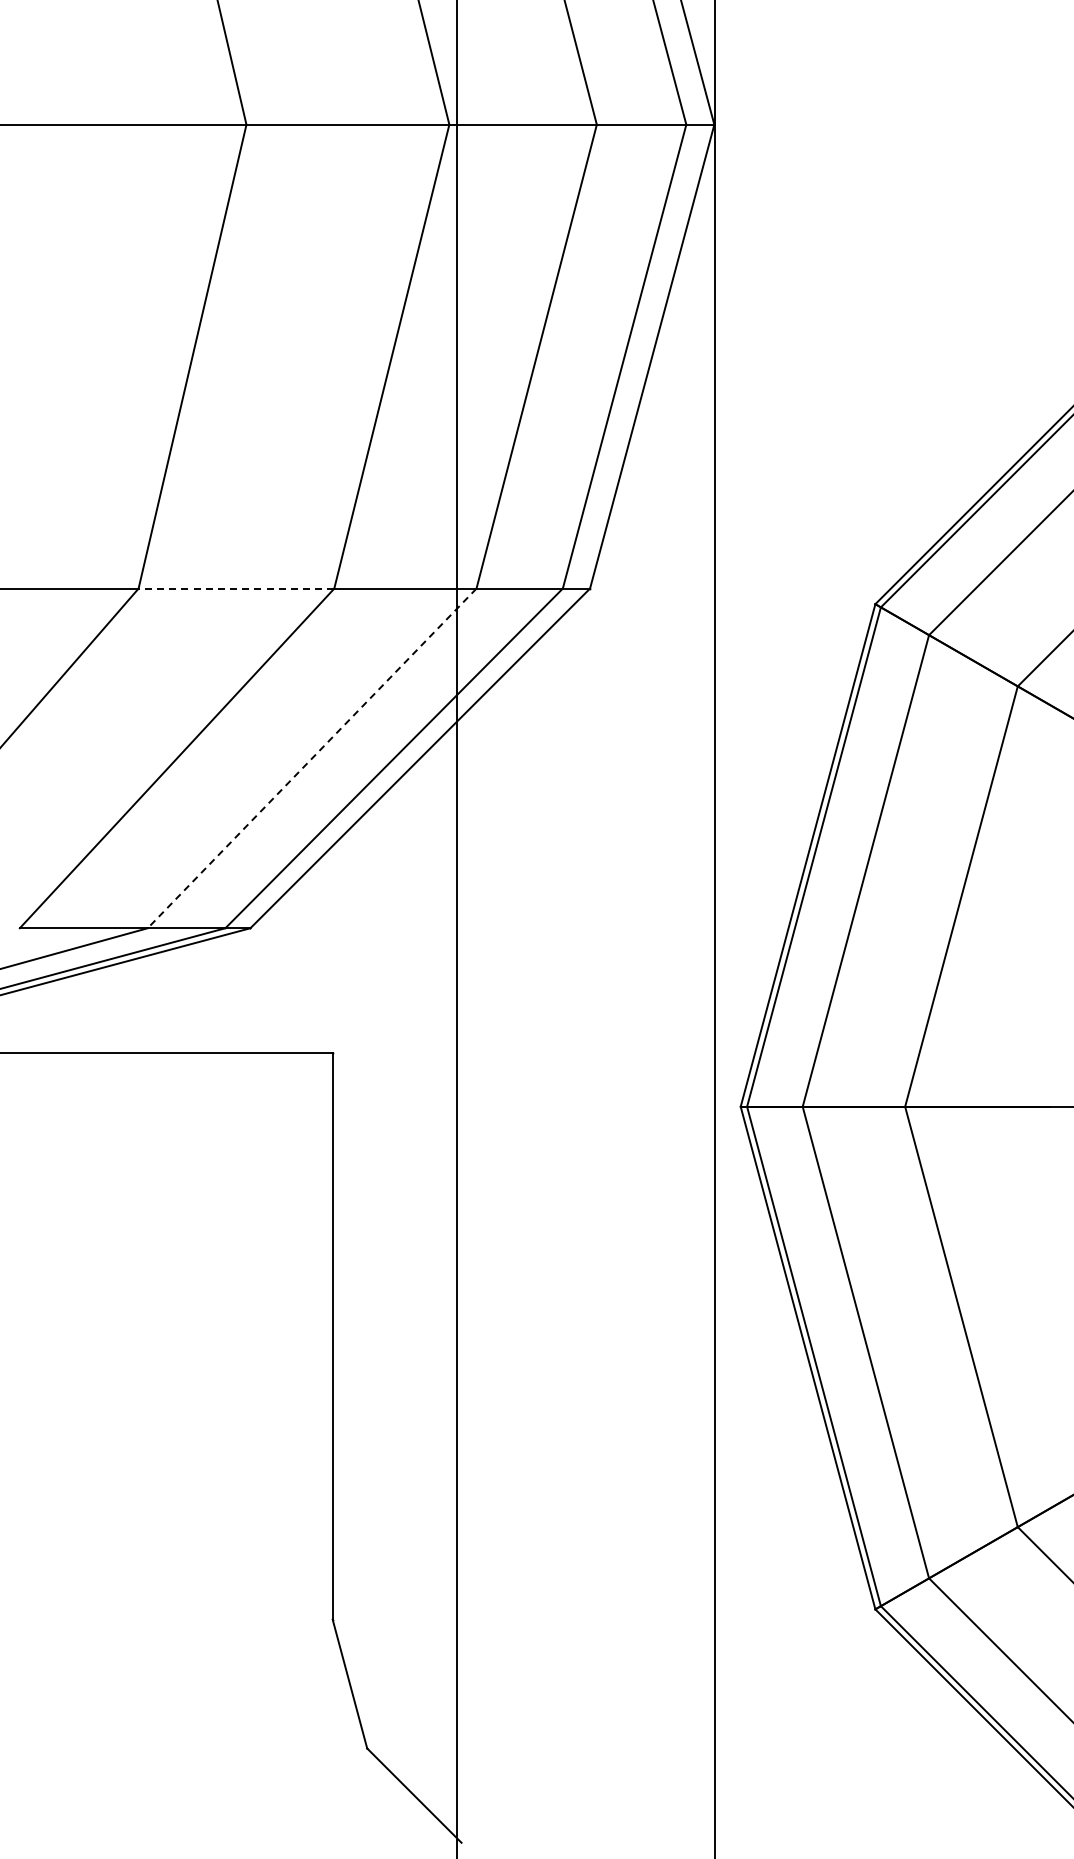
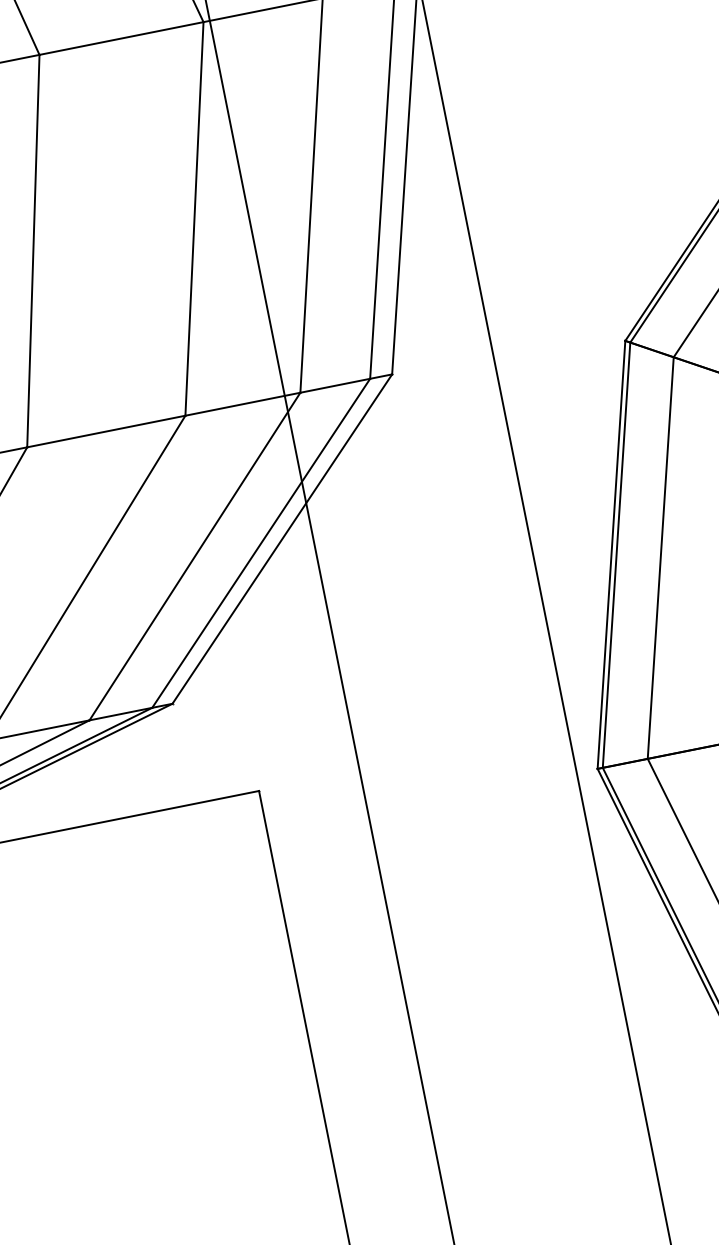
line: (236, 588) -> (106, 431), dashed -> solid
line: (311, 758) -> (194, 556), dashed -> solid

